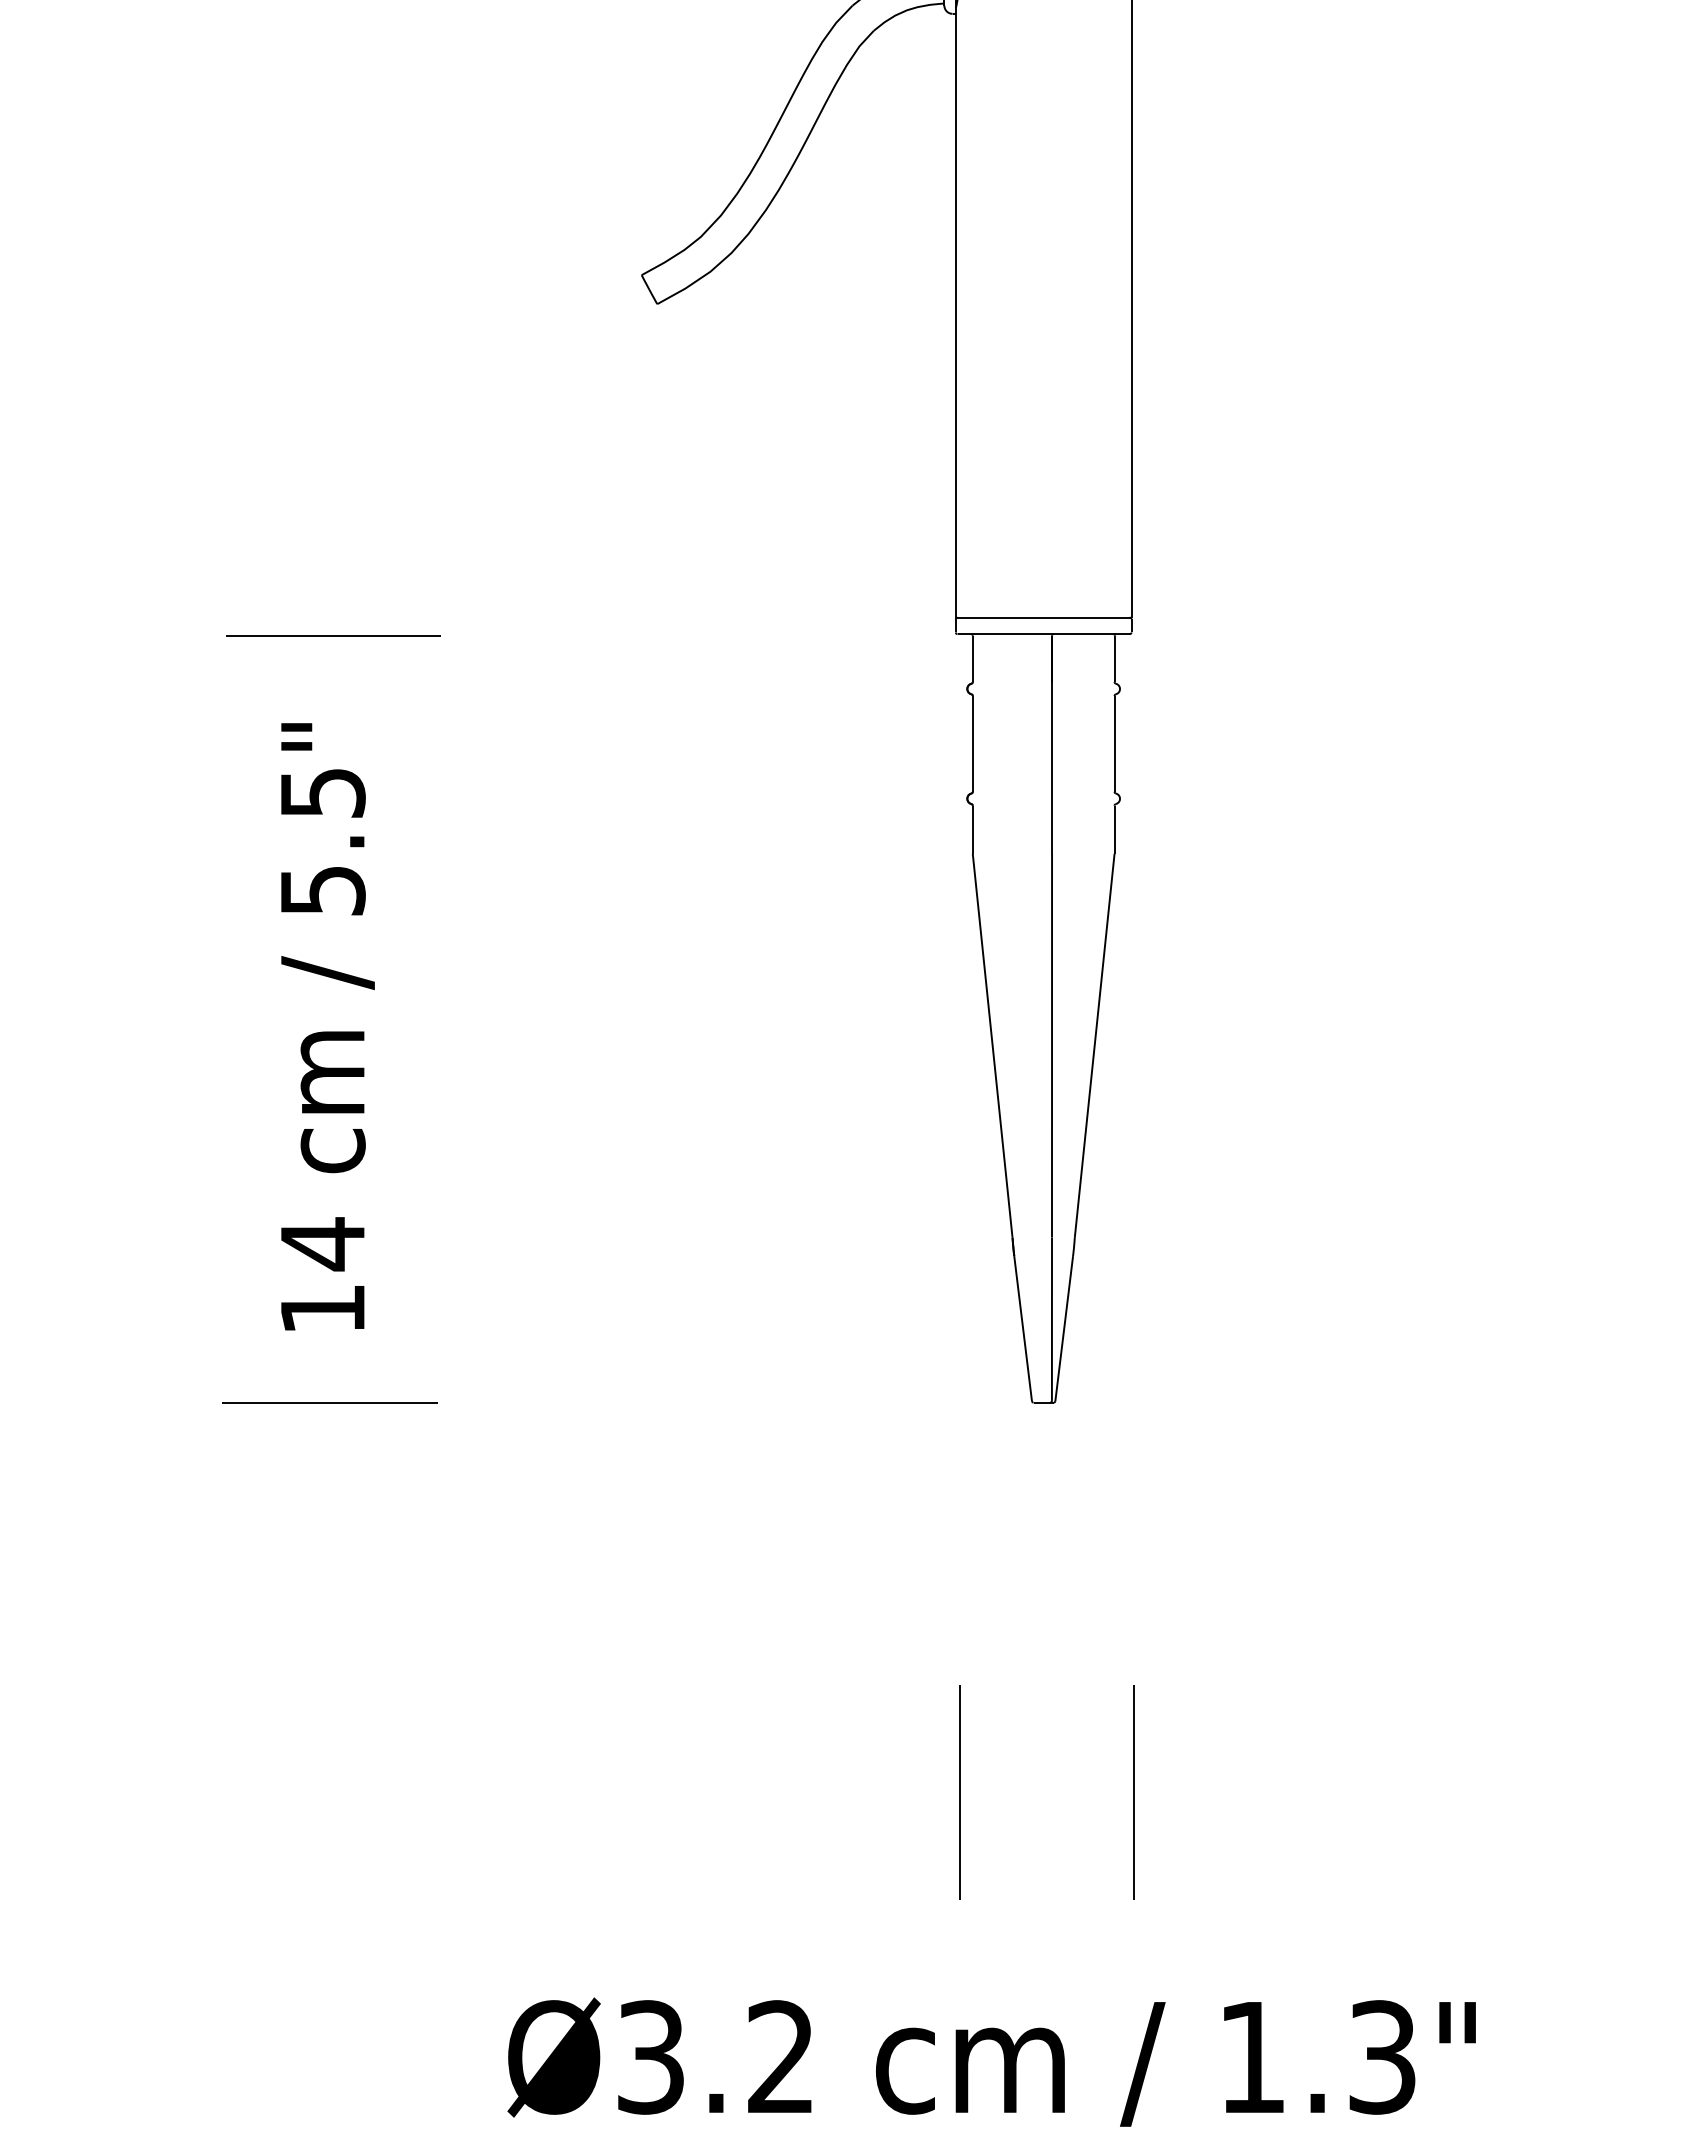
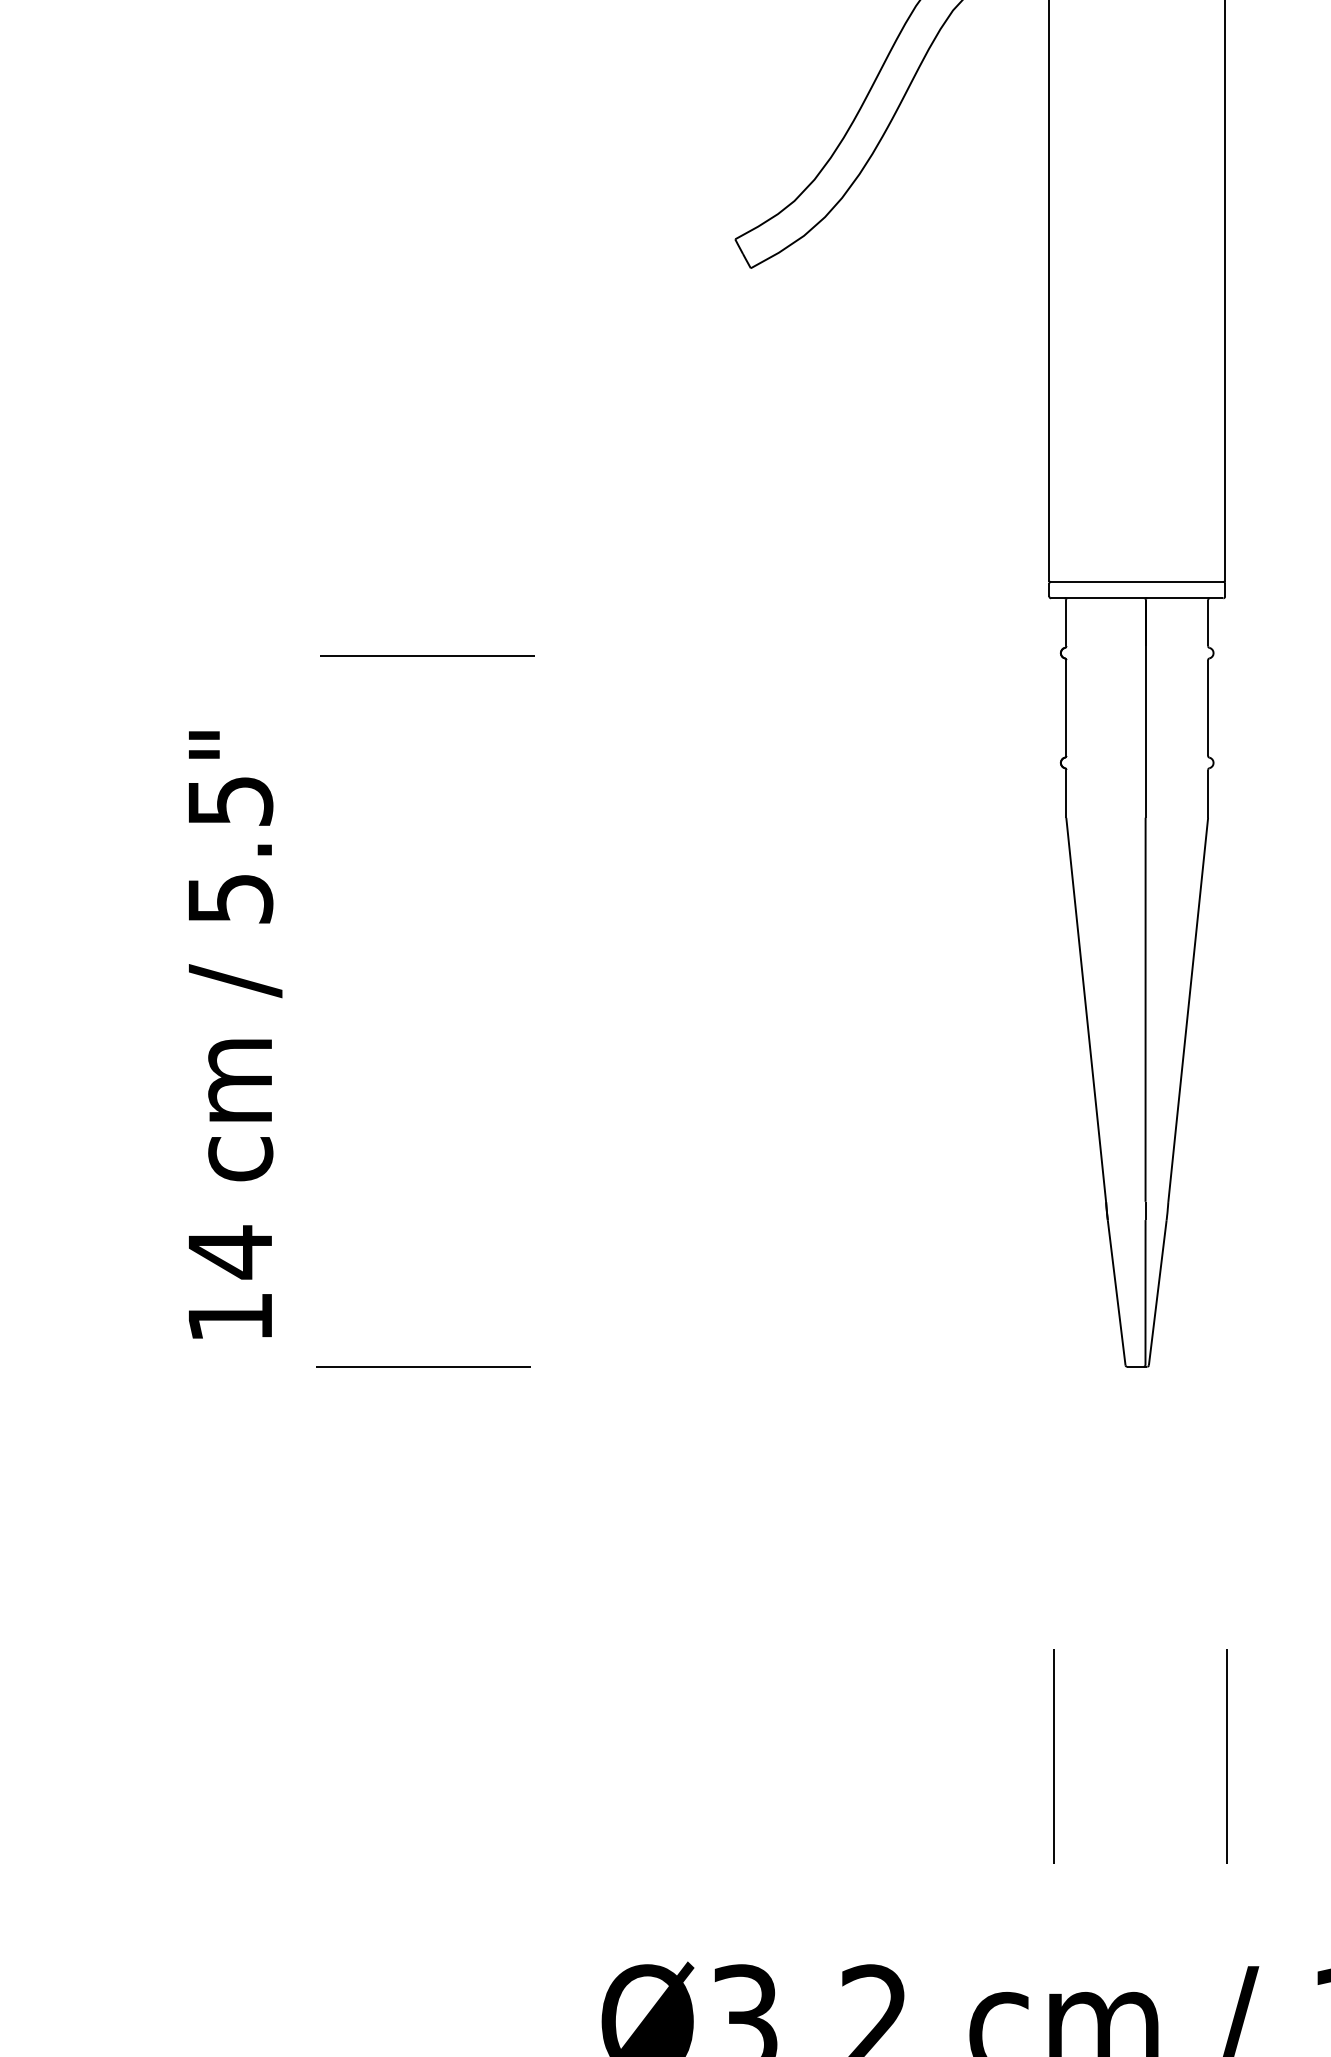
line: (333, 635) -> (427, 654), moved
text: (327, 1026) -> (235, 1034), moved

